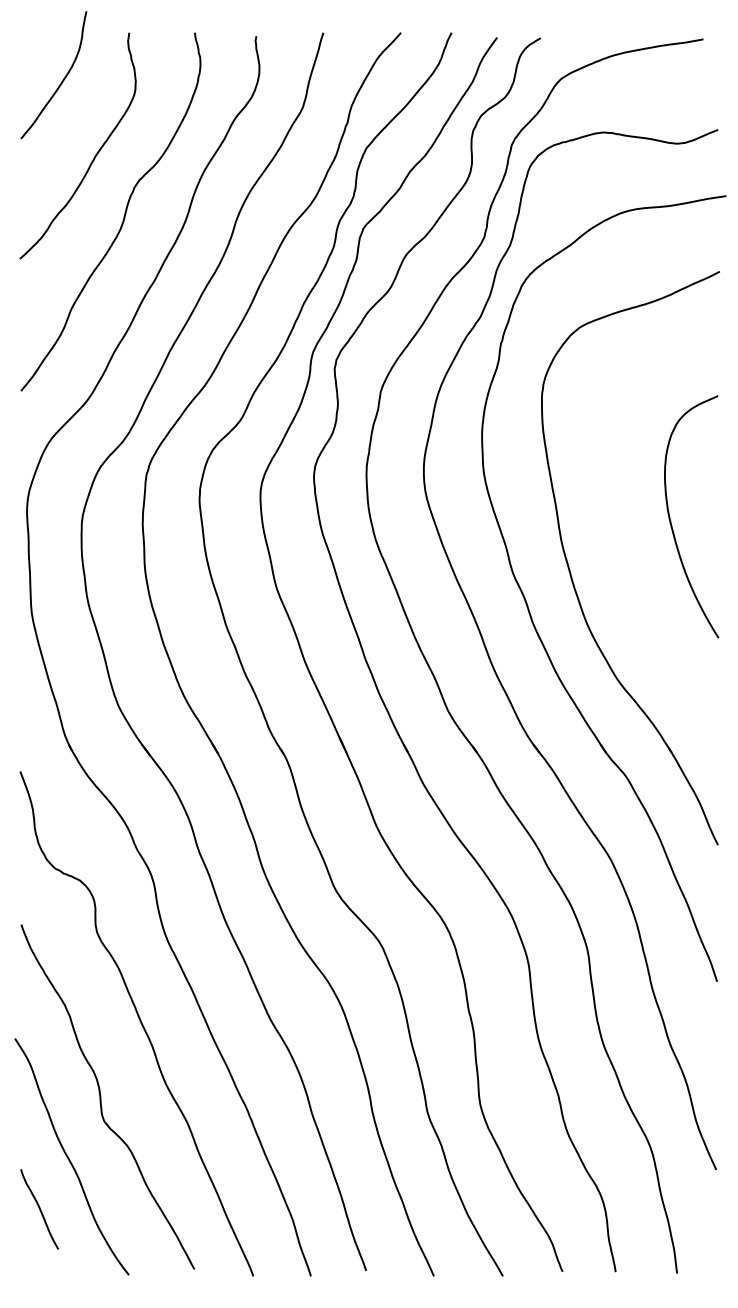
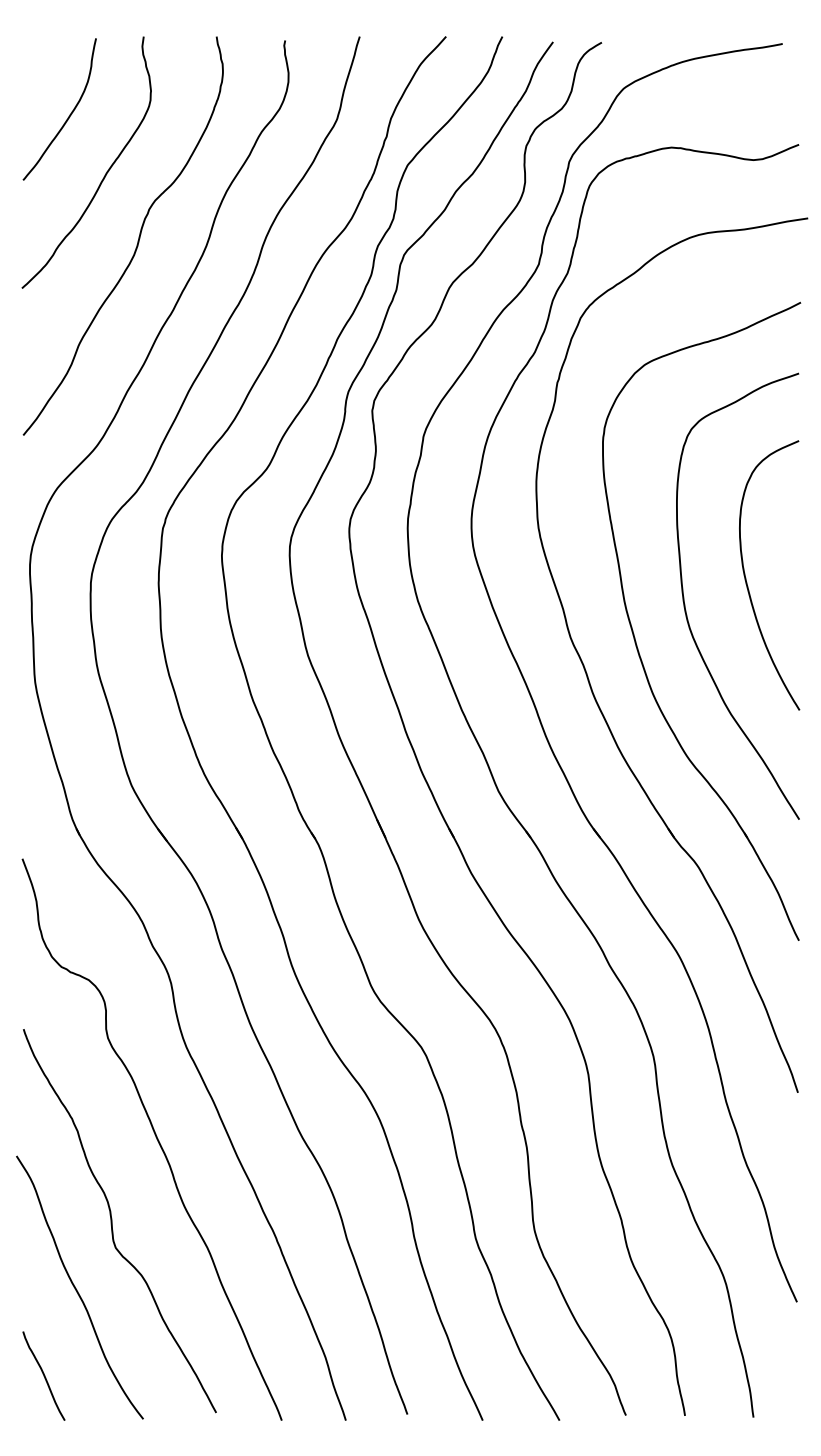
curve: (62, 79) -> (69, 114), moved
curve: (616, 544) -> (685, 606), added
curve: (39, 1209) -> (43, 1376), moved

